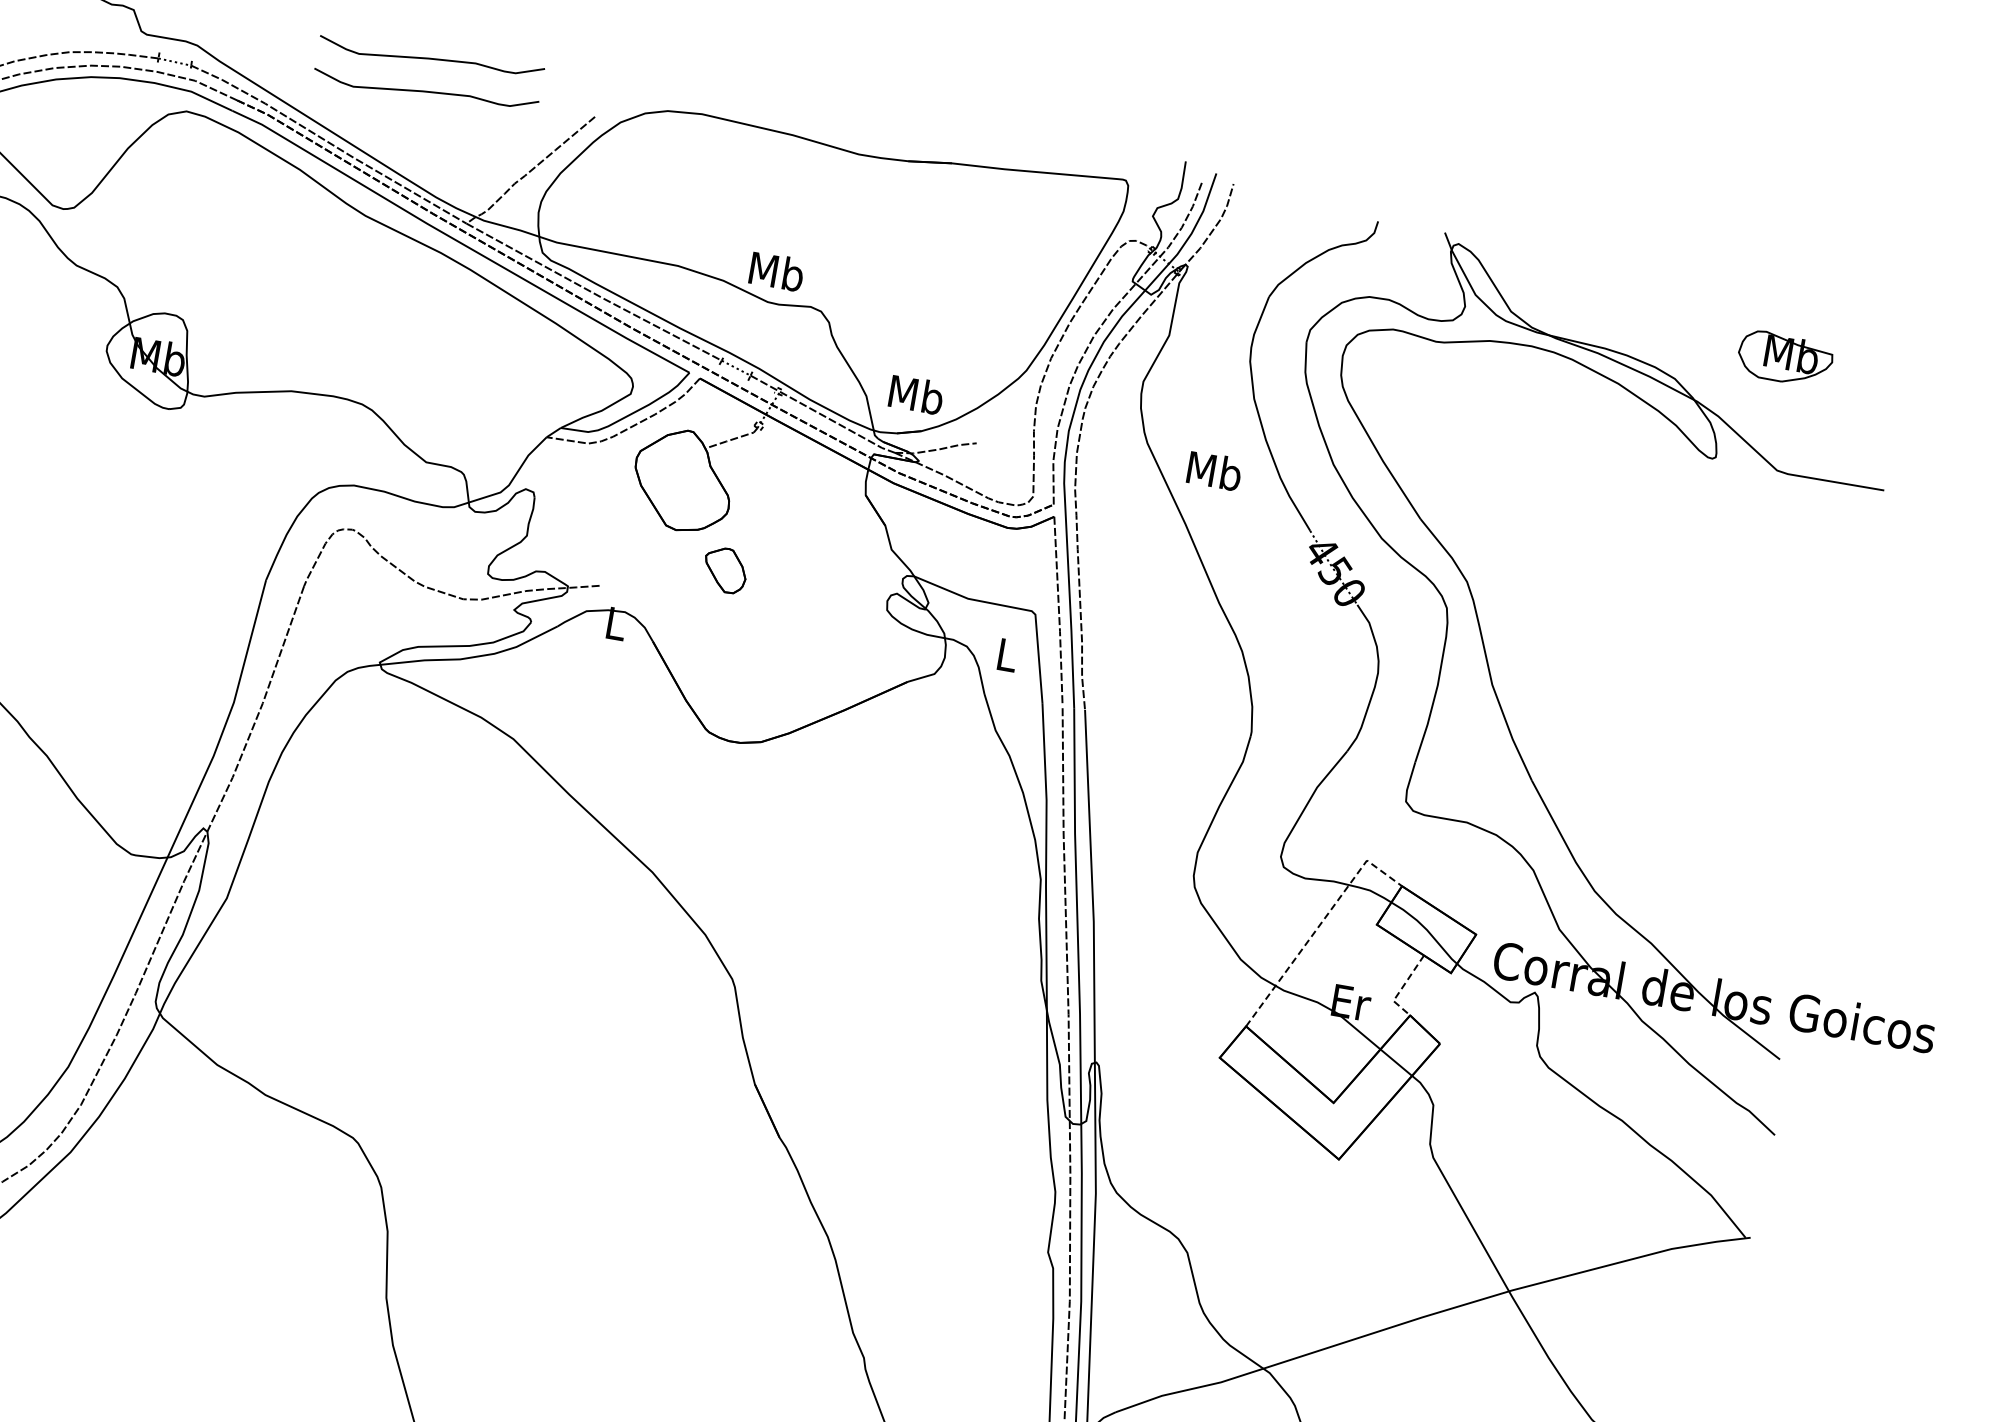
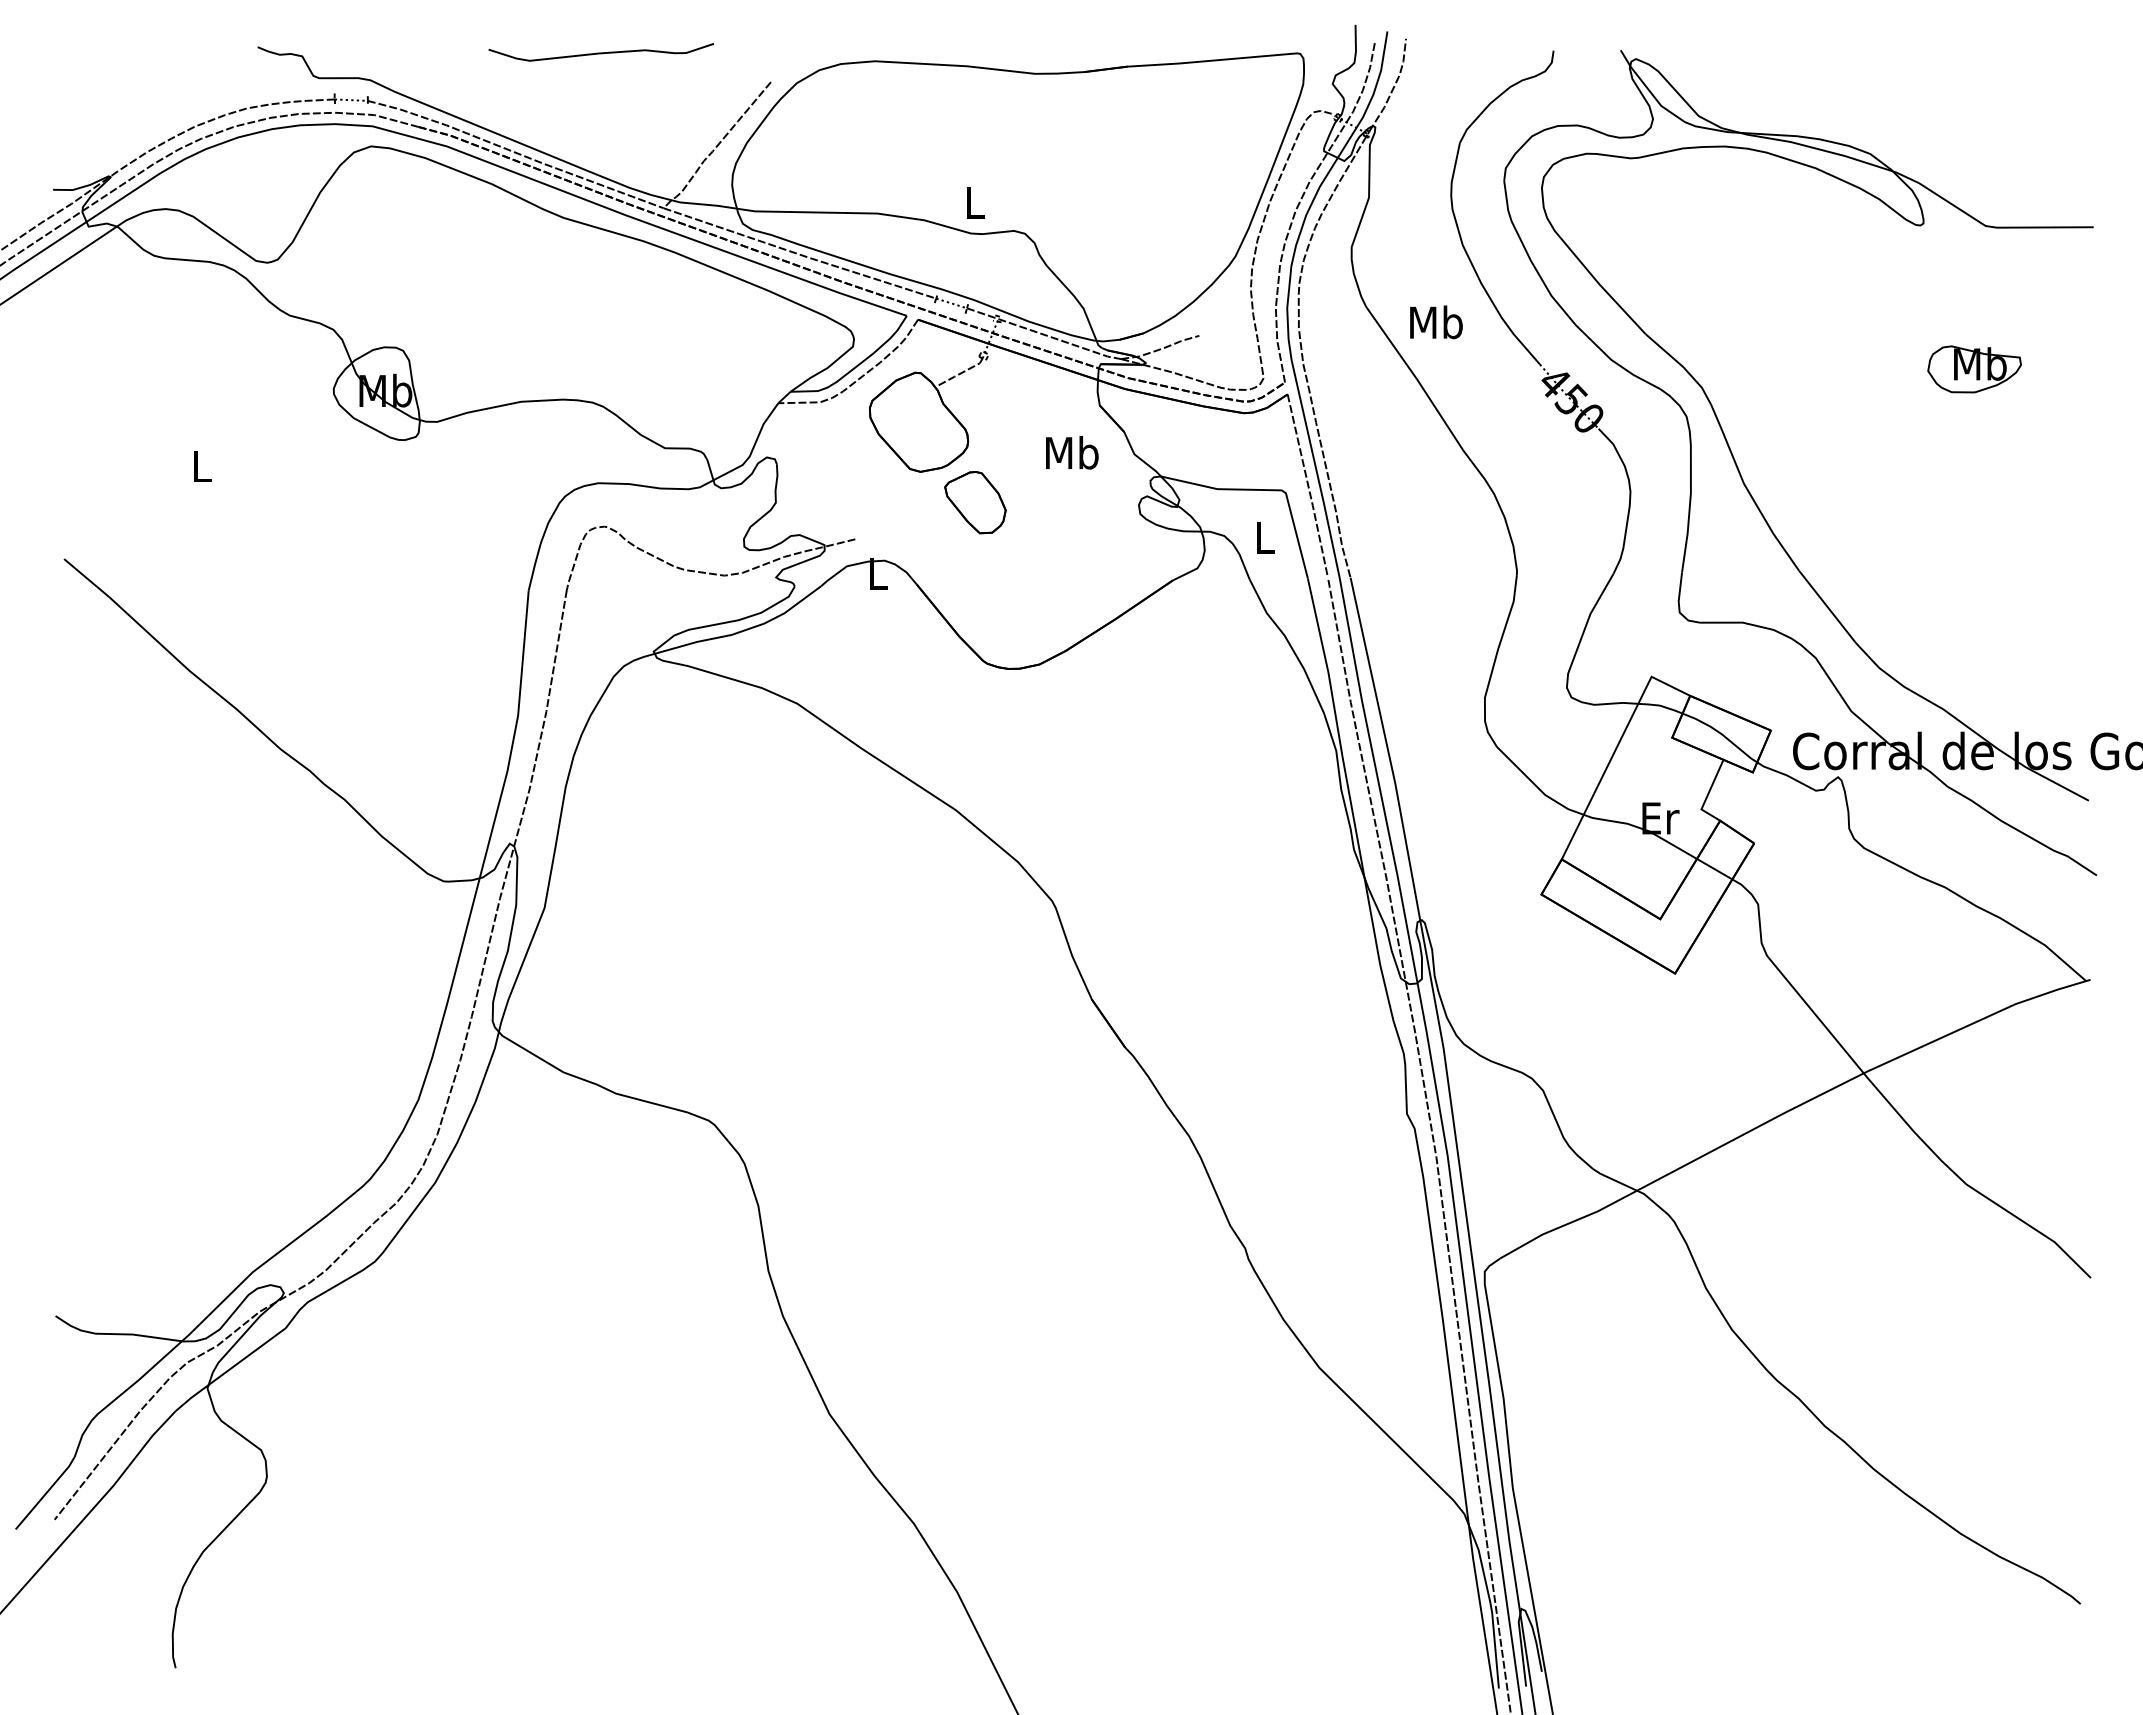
curve: (426, 90) -> (601, 85), removed
text: (776, 271) -> (974, 202), Mb -> L
part: (1785, 358) -> (1974, 369), moved
text: (916, 394) -> (1072, 452), moved
part: (725, 570) -> (975, 502), size x1.43
line: (1319, 924) -> (1616, 747), dashed -> solid
line: (1401, 988) -> (1707, 795), dashed -> solid

